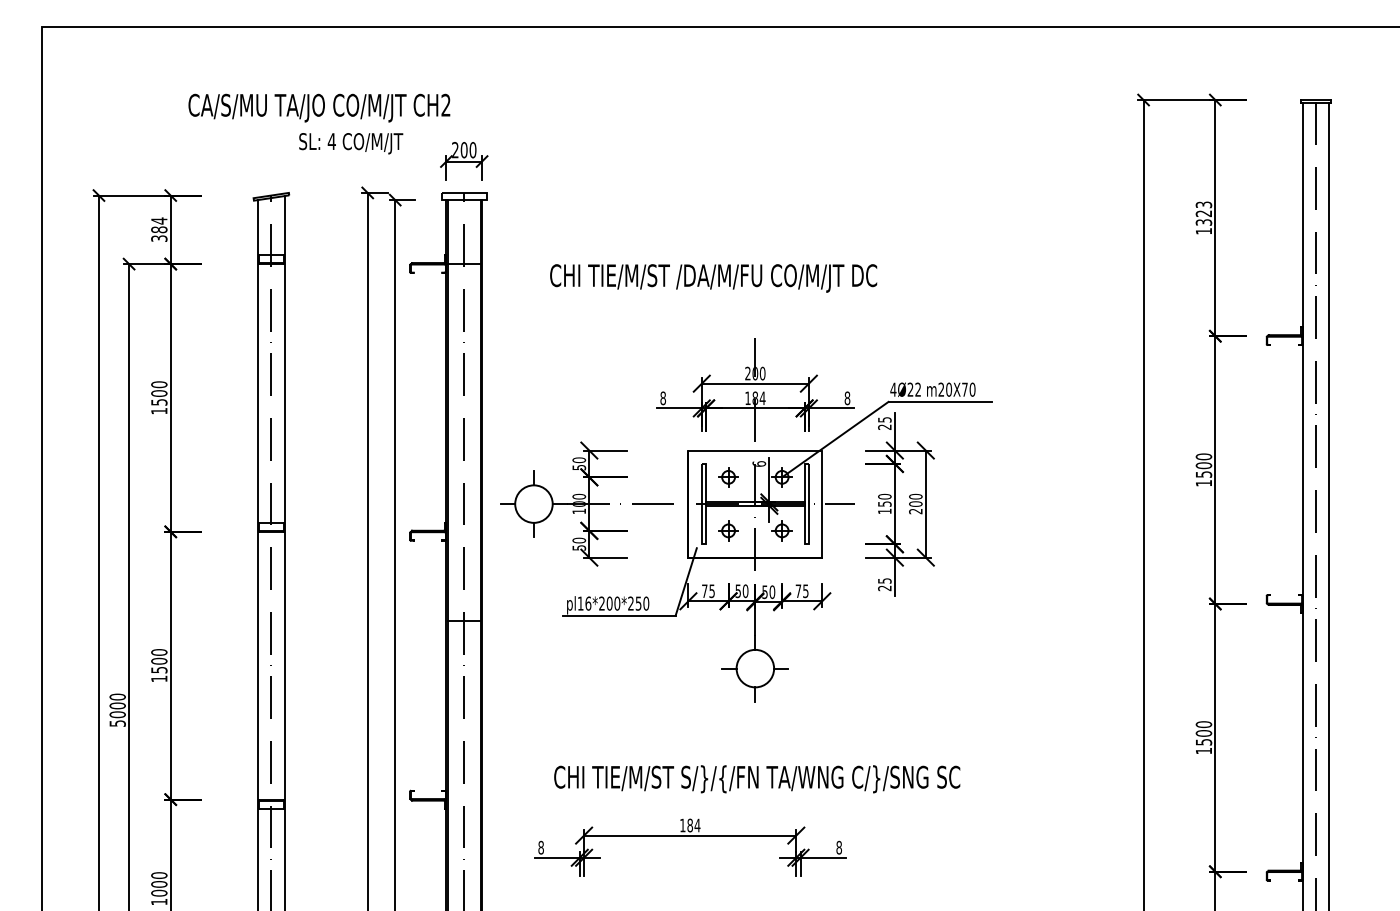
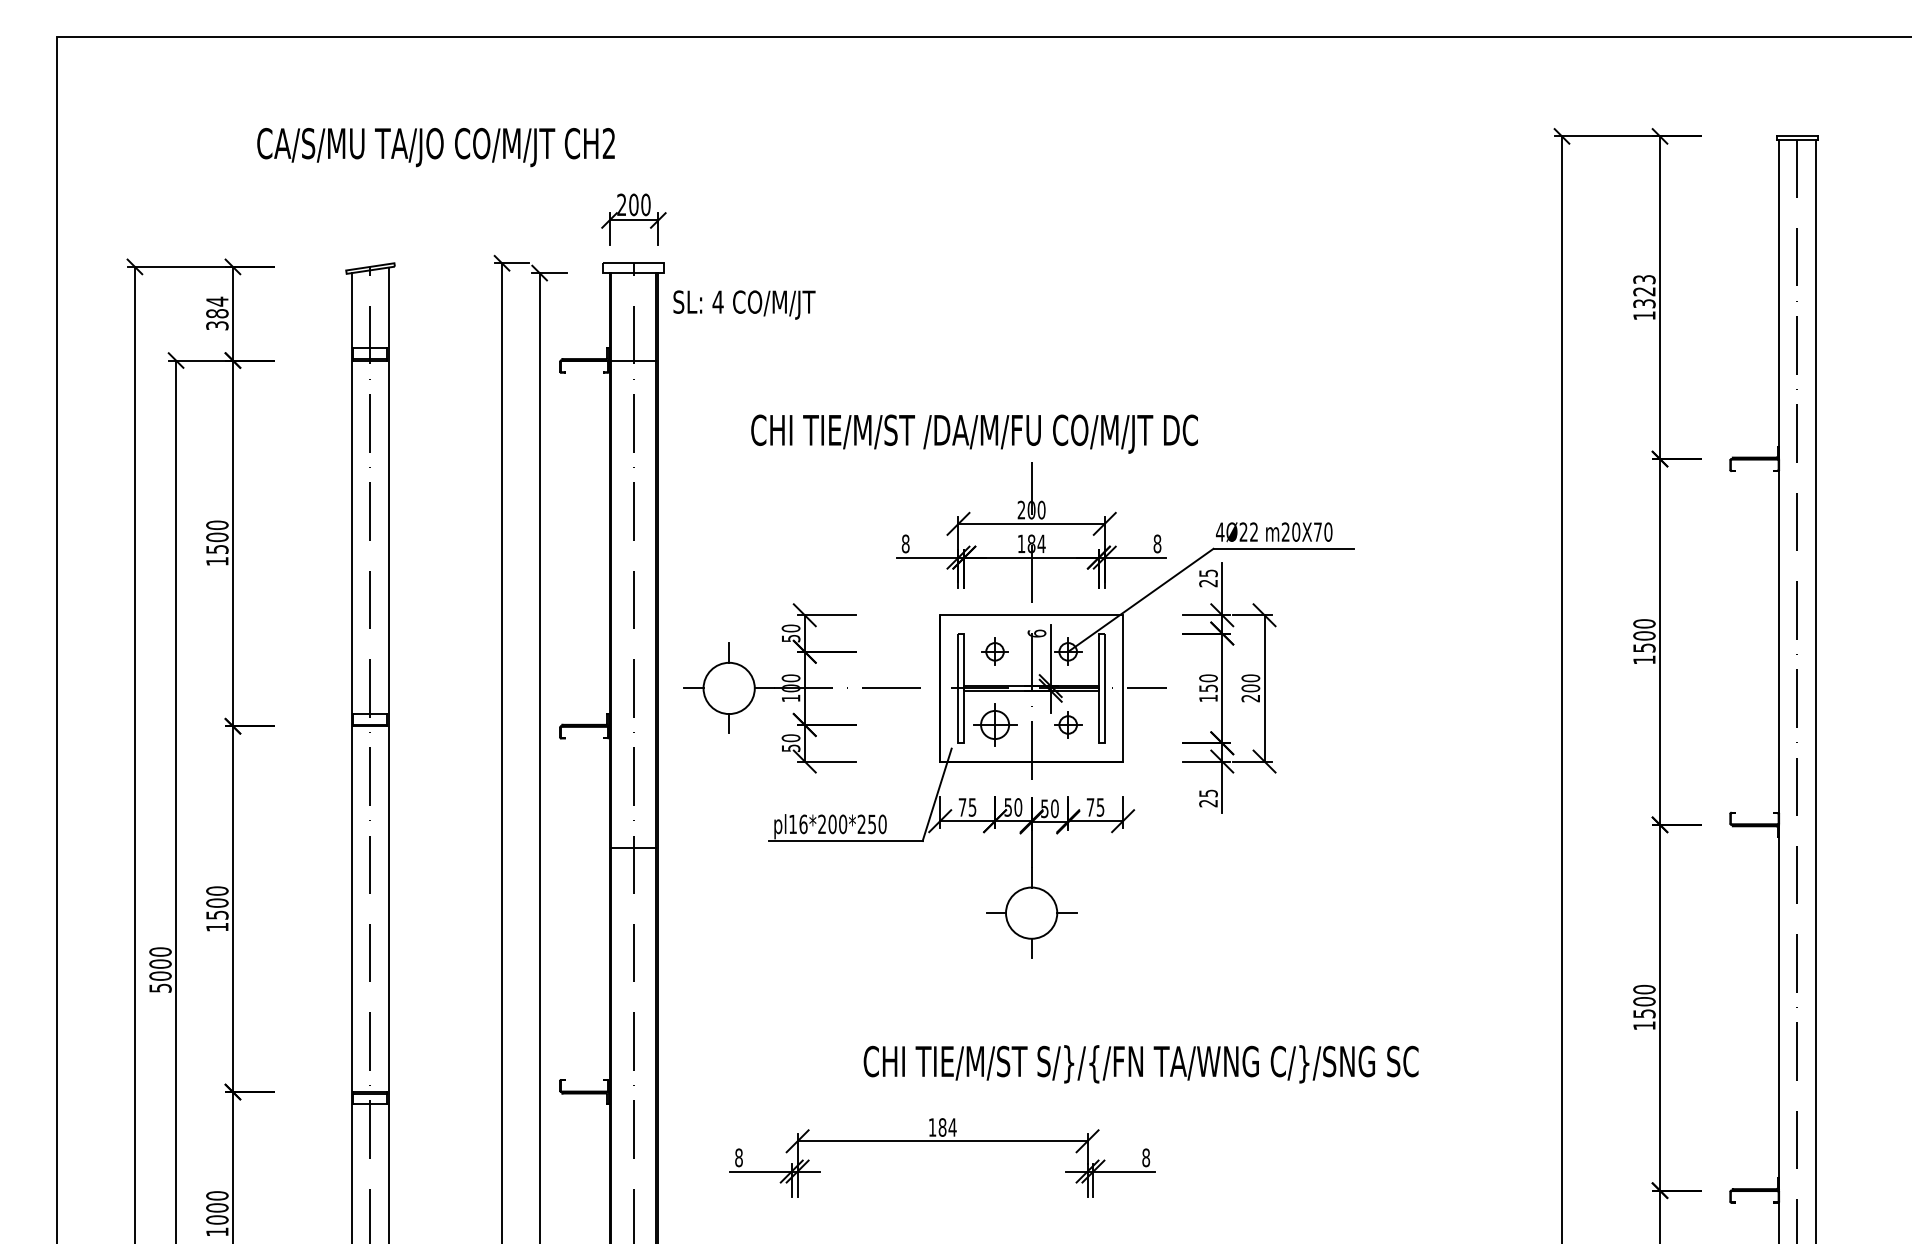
text: (351, 143) -> (744, 304), moved
text: (713, 277) -> (974, 433), moved
part: (728, 530) -> (994, 724), size x1.6
text: (756, 779) -> (1140, 1064), moved

